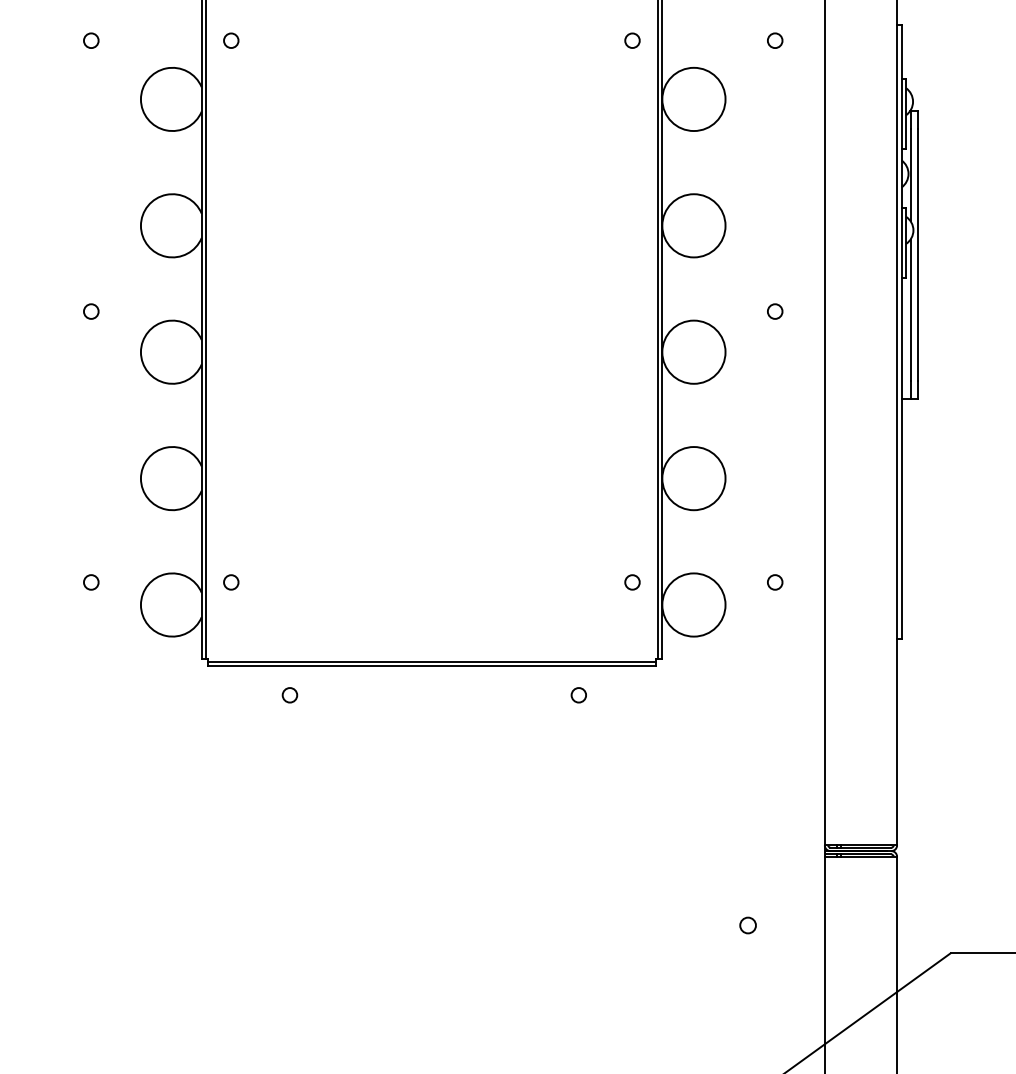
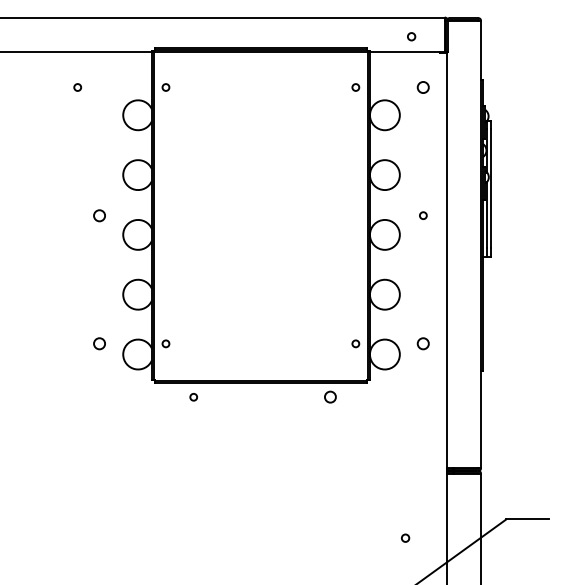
circle: (90, 40) -> (77, 87), moved
circle: (775, 40) -> (423, 87), size x1.6
circle: (90, 311) -> (99, 215), size x1.6
circle: (90, 581) -> (99, 343), size x1.6
circle: (775, 581) -> (423, 343), size x1.6
circle: (578, 695) -> (330, 397), size x1.6
circle: (747, 923) -> (405, 537), moved

